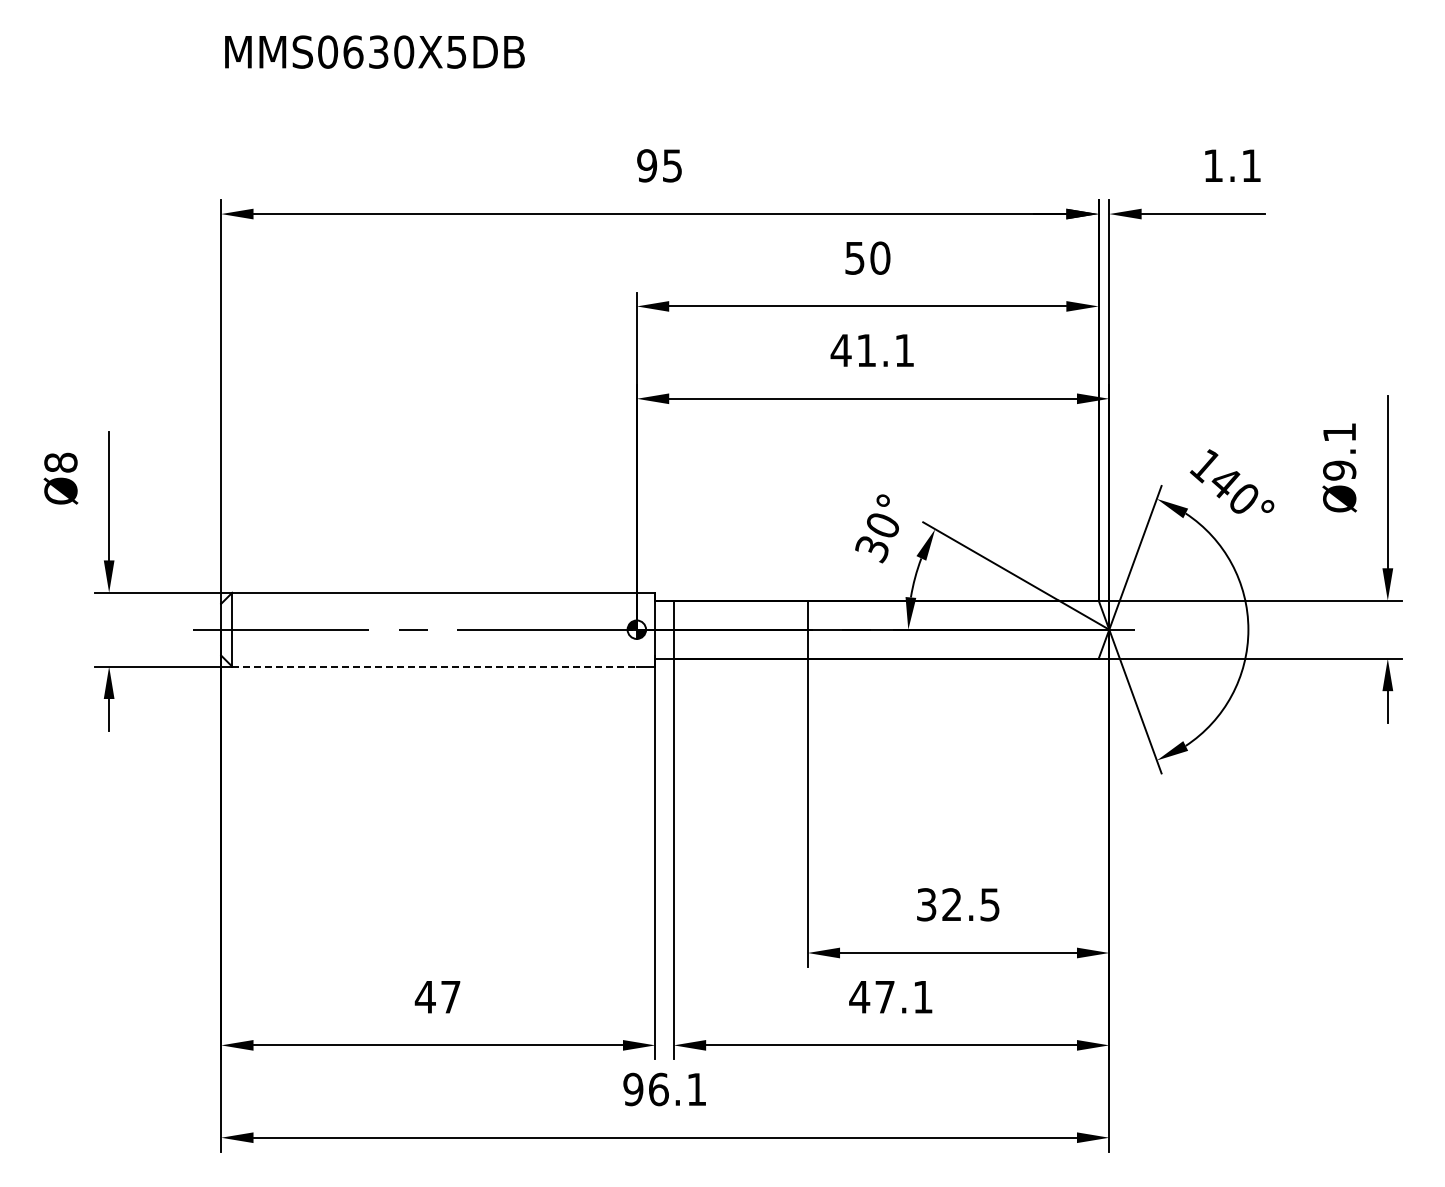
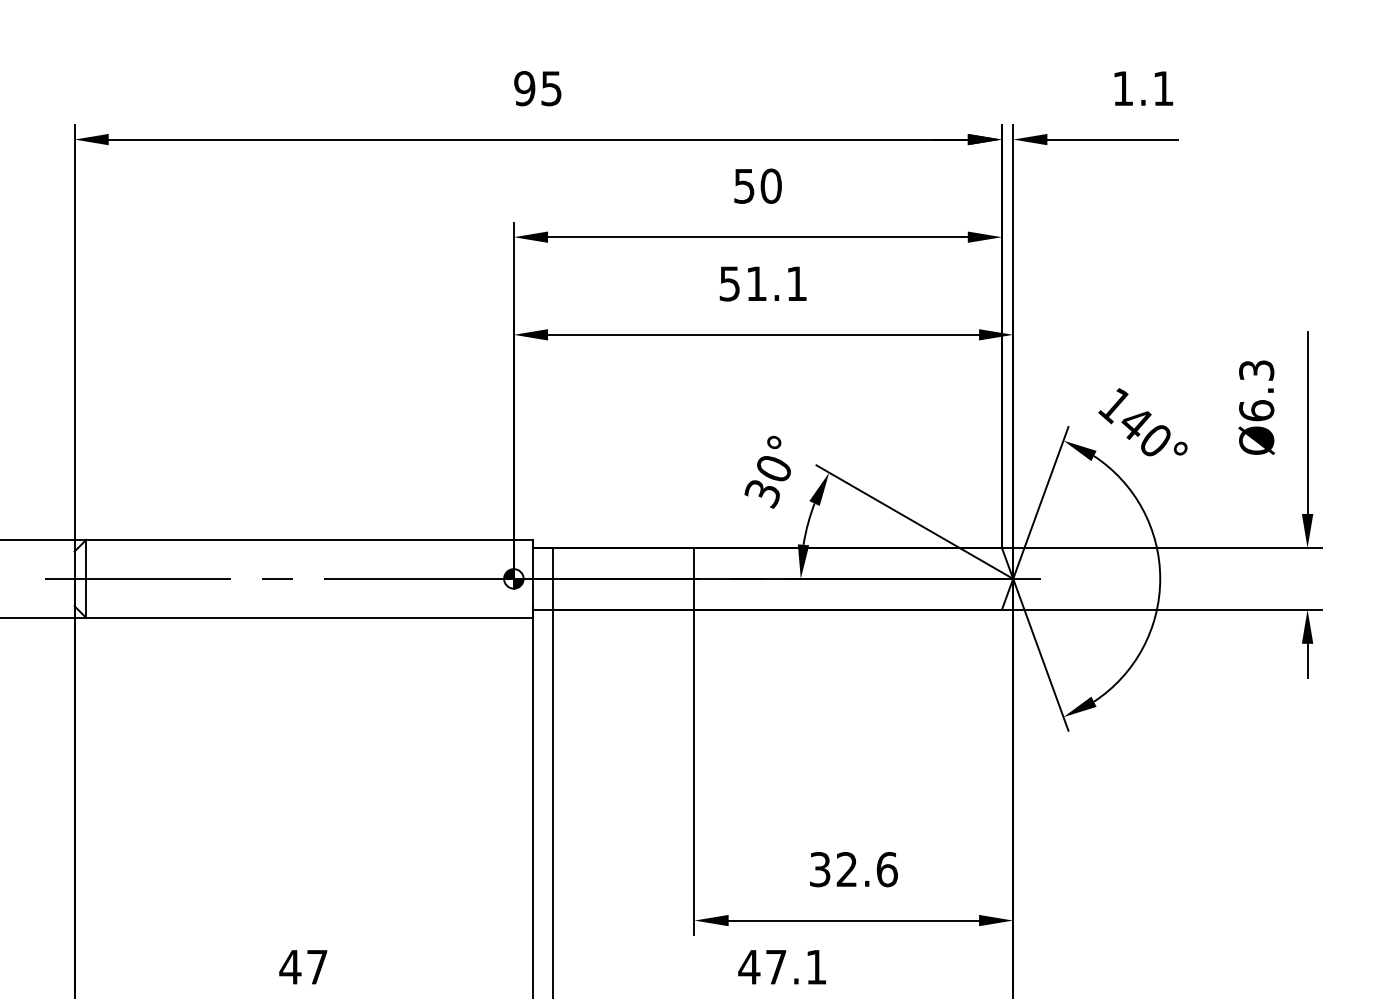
text: (840, 350) -> (729, 283), 41.1 -> 51.1
text: (1339, 451) -> (1256, 390), Ø9.1 -> Ø6.3
line: (435, 666) -> (301, 617), dashed -> solid
text: (990, 904) -> (887, 869), 32.5 -> 32.6

